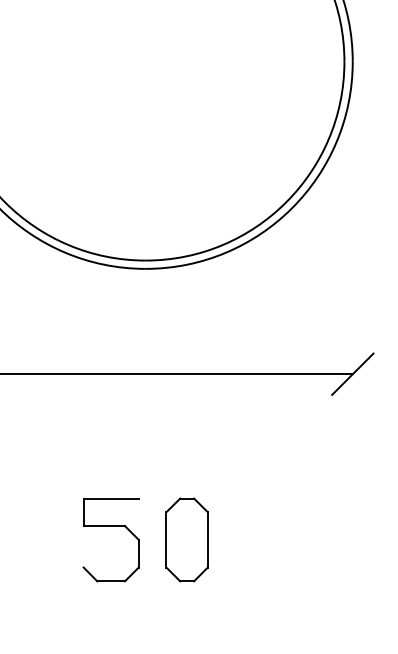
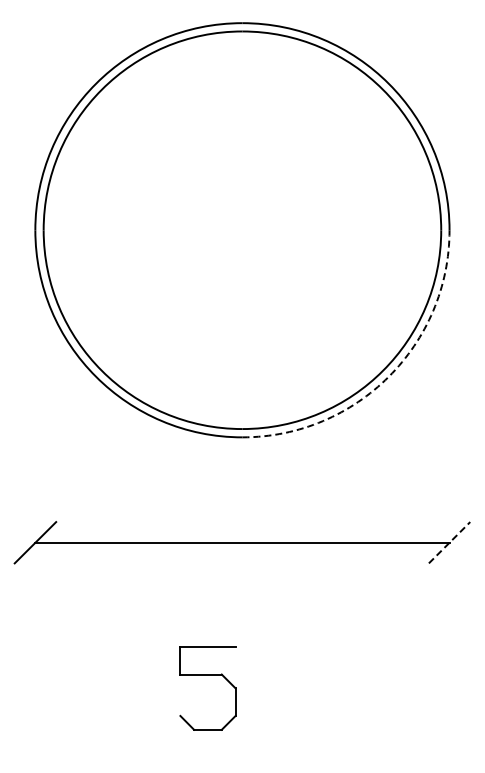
arc: (291, 208) -> (388, 376), solid -> dashed
line: (352, 374) -> (449, 542), solid -> dashed
part: (110, 527) -> (207, 675), moved
part: (186, 540) -> (283, 708), removed

